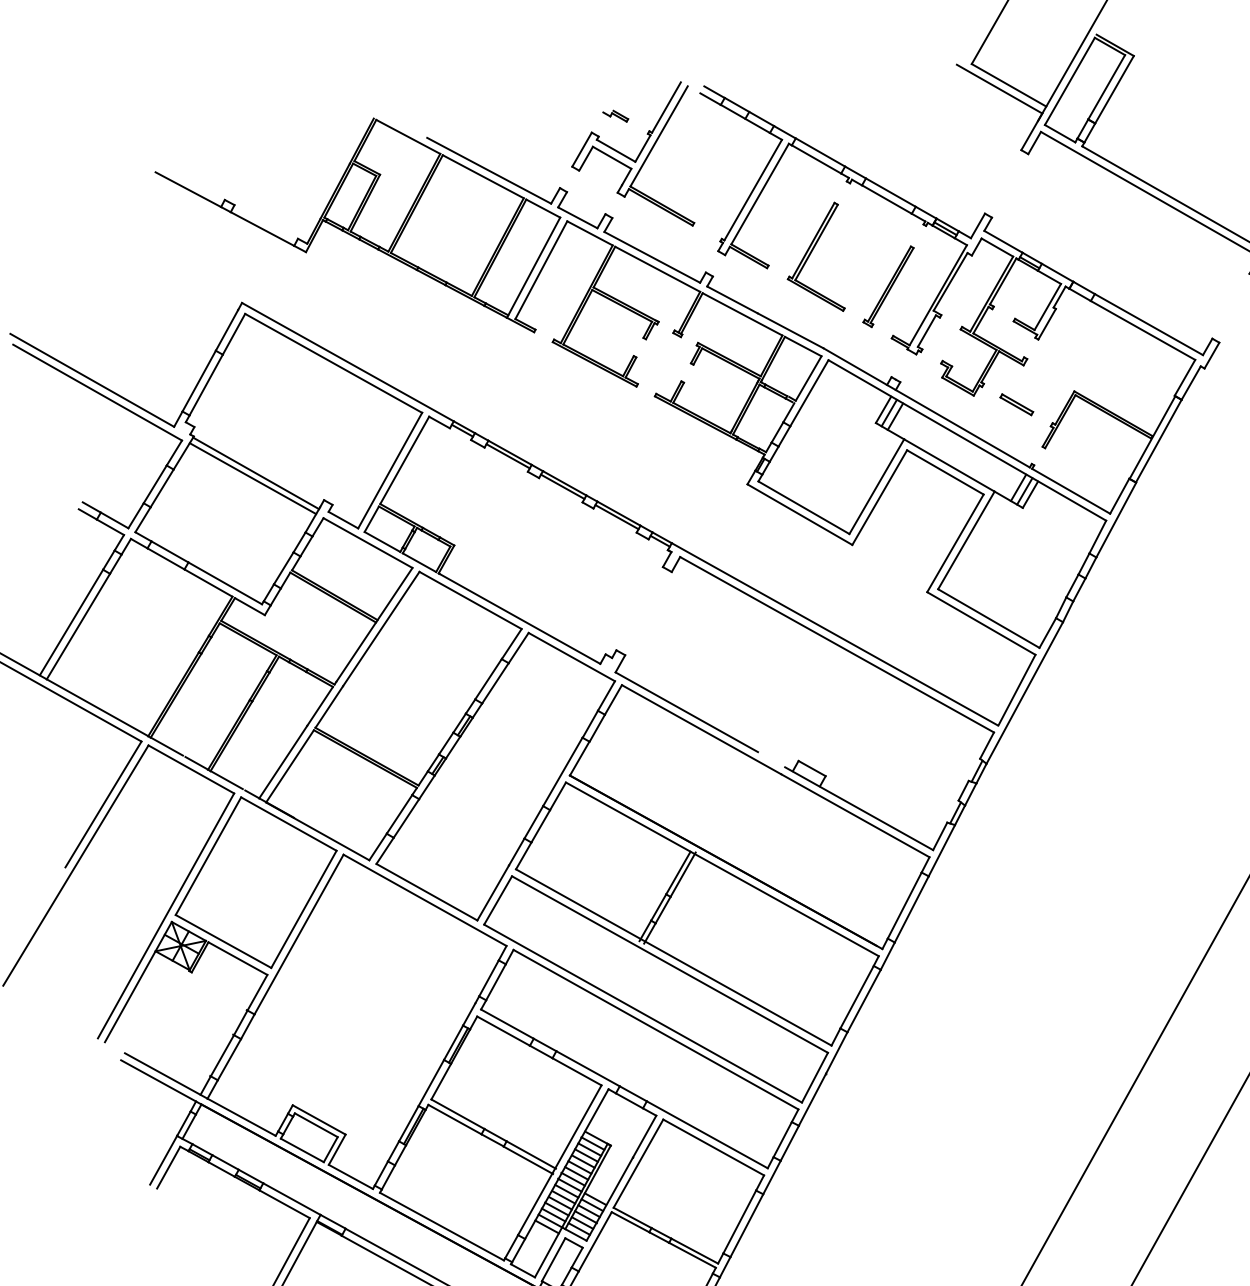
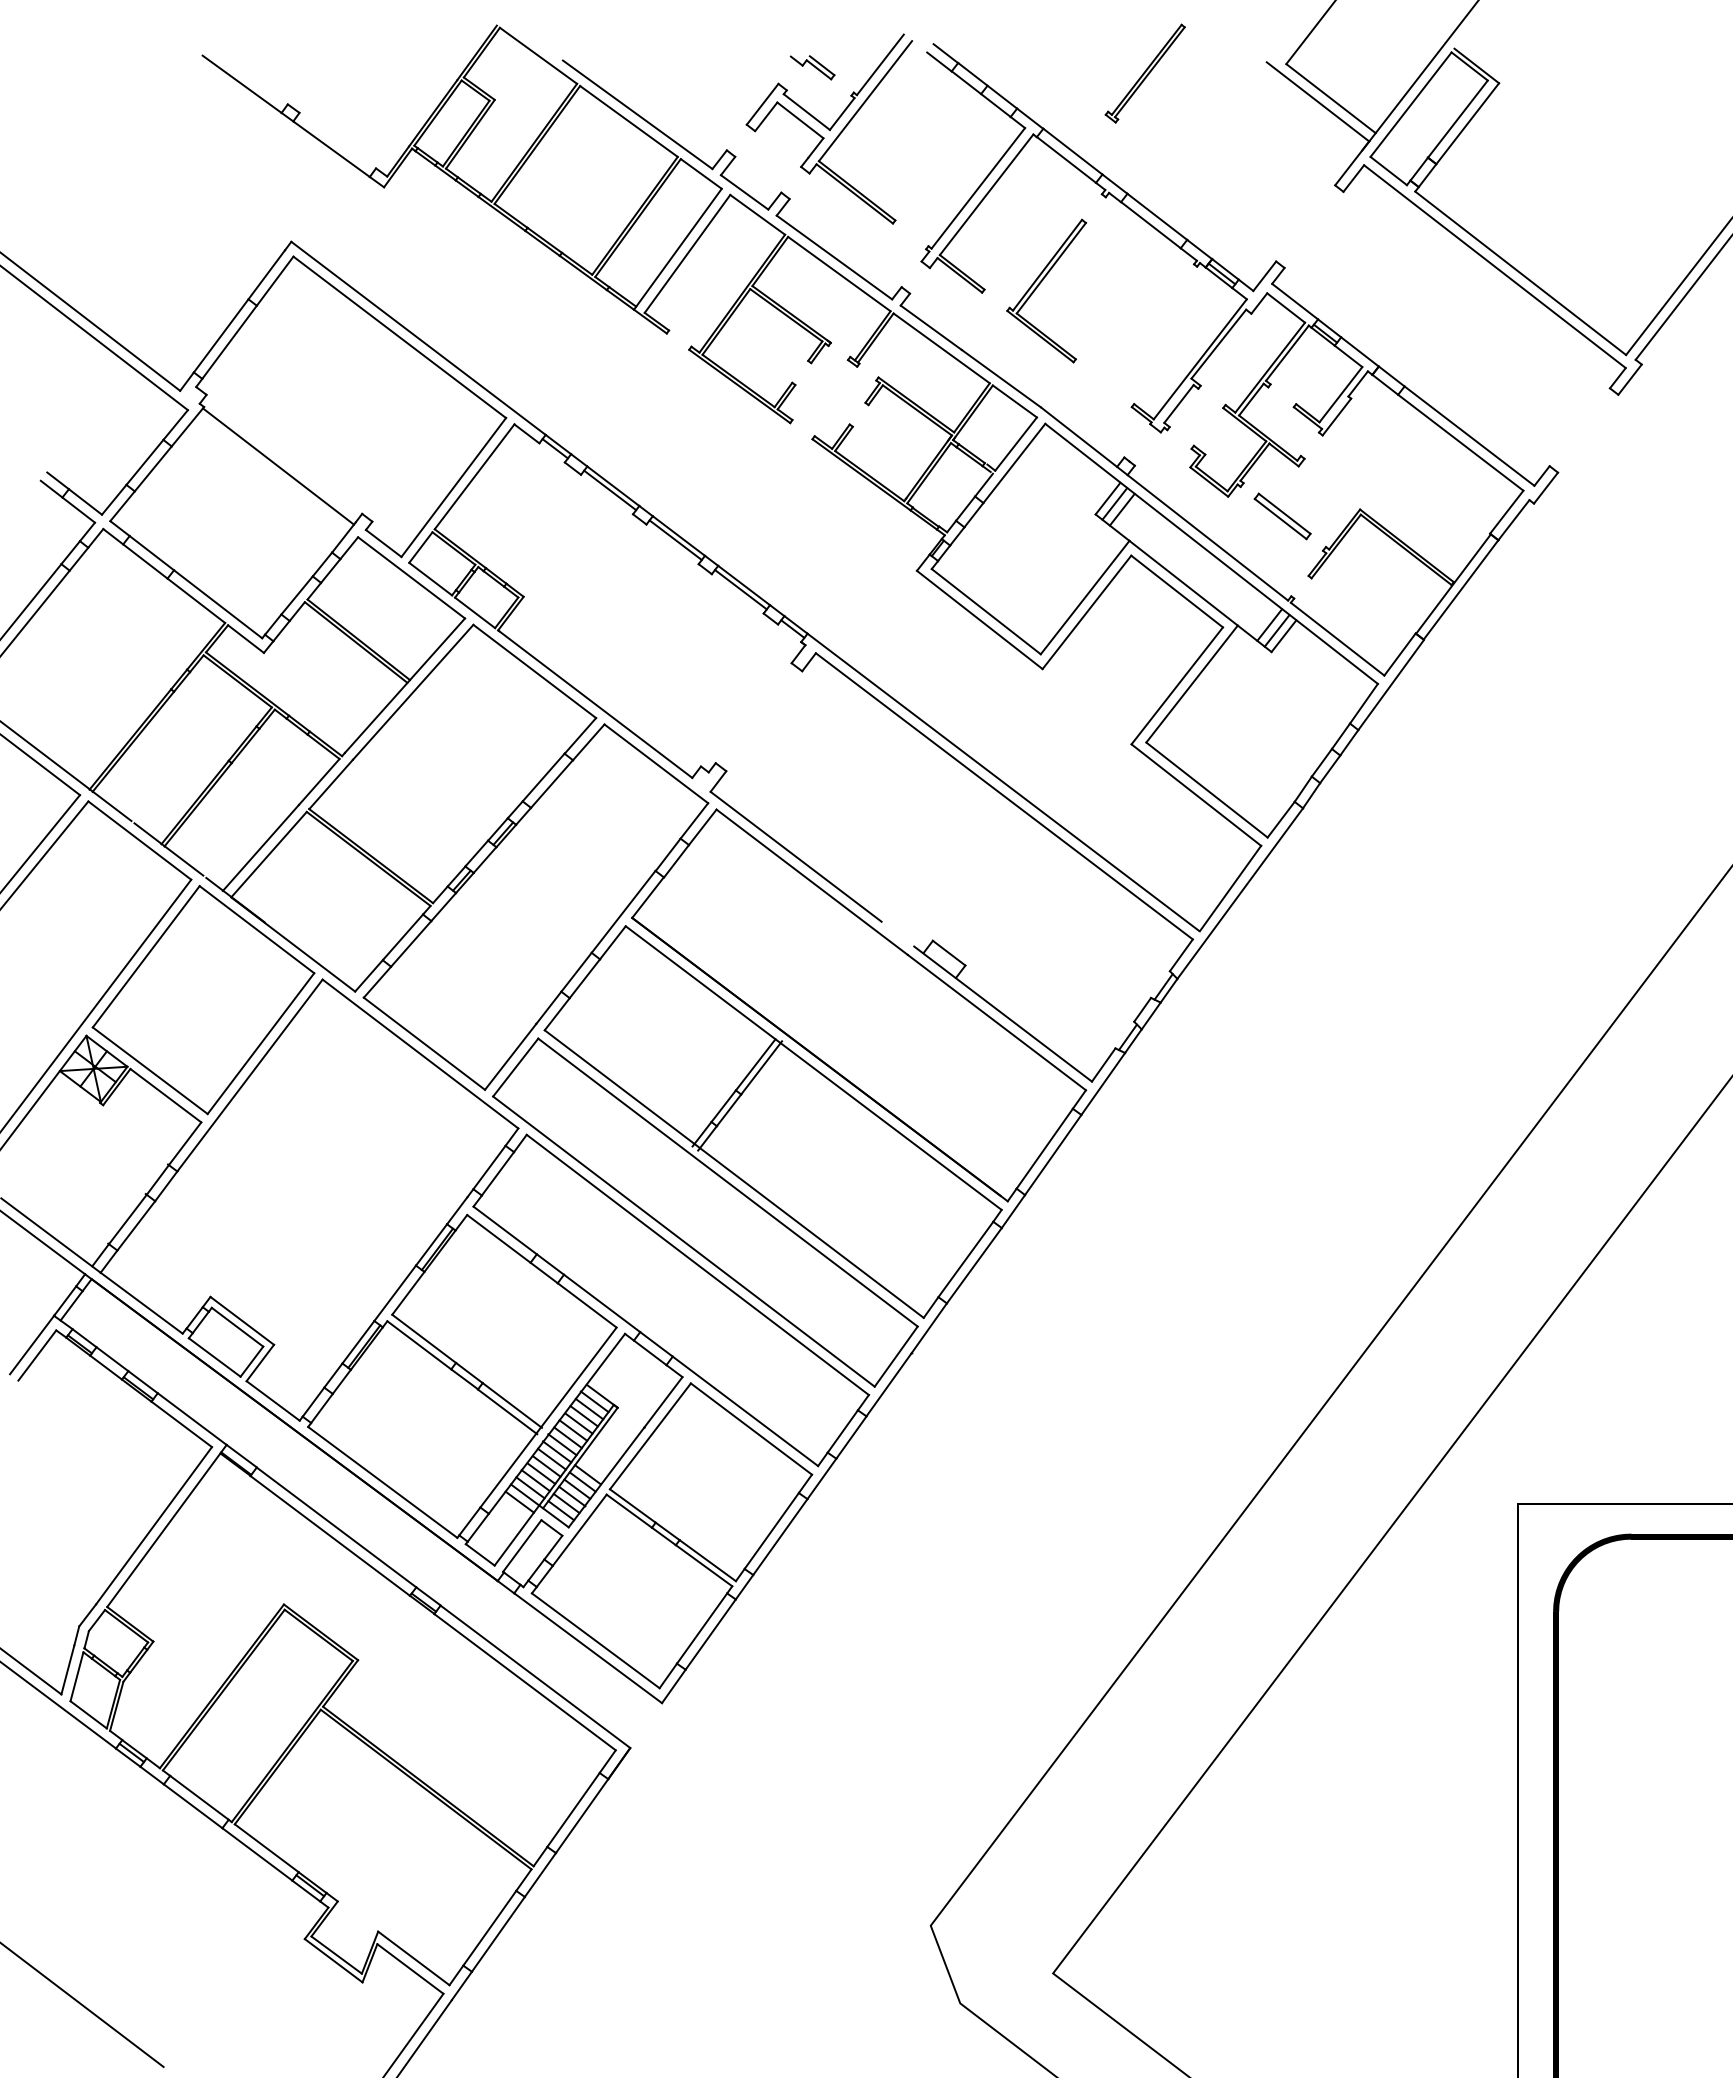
part: (615, 116) -> (812, 67), size x1.4
part: (888, 287) -> (1144, 73), moved
part: (1016, 404) -> (1282, 516), size x1.4
line: (252, 478) -> (273, 472), removed

